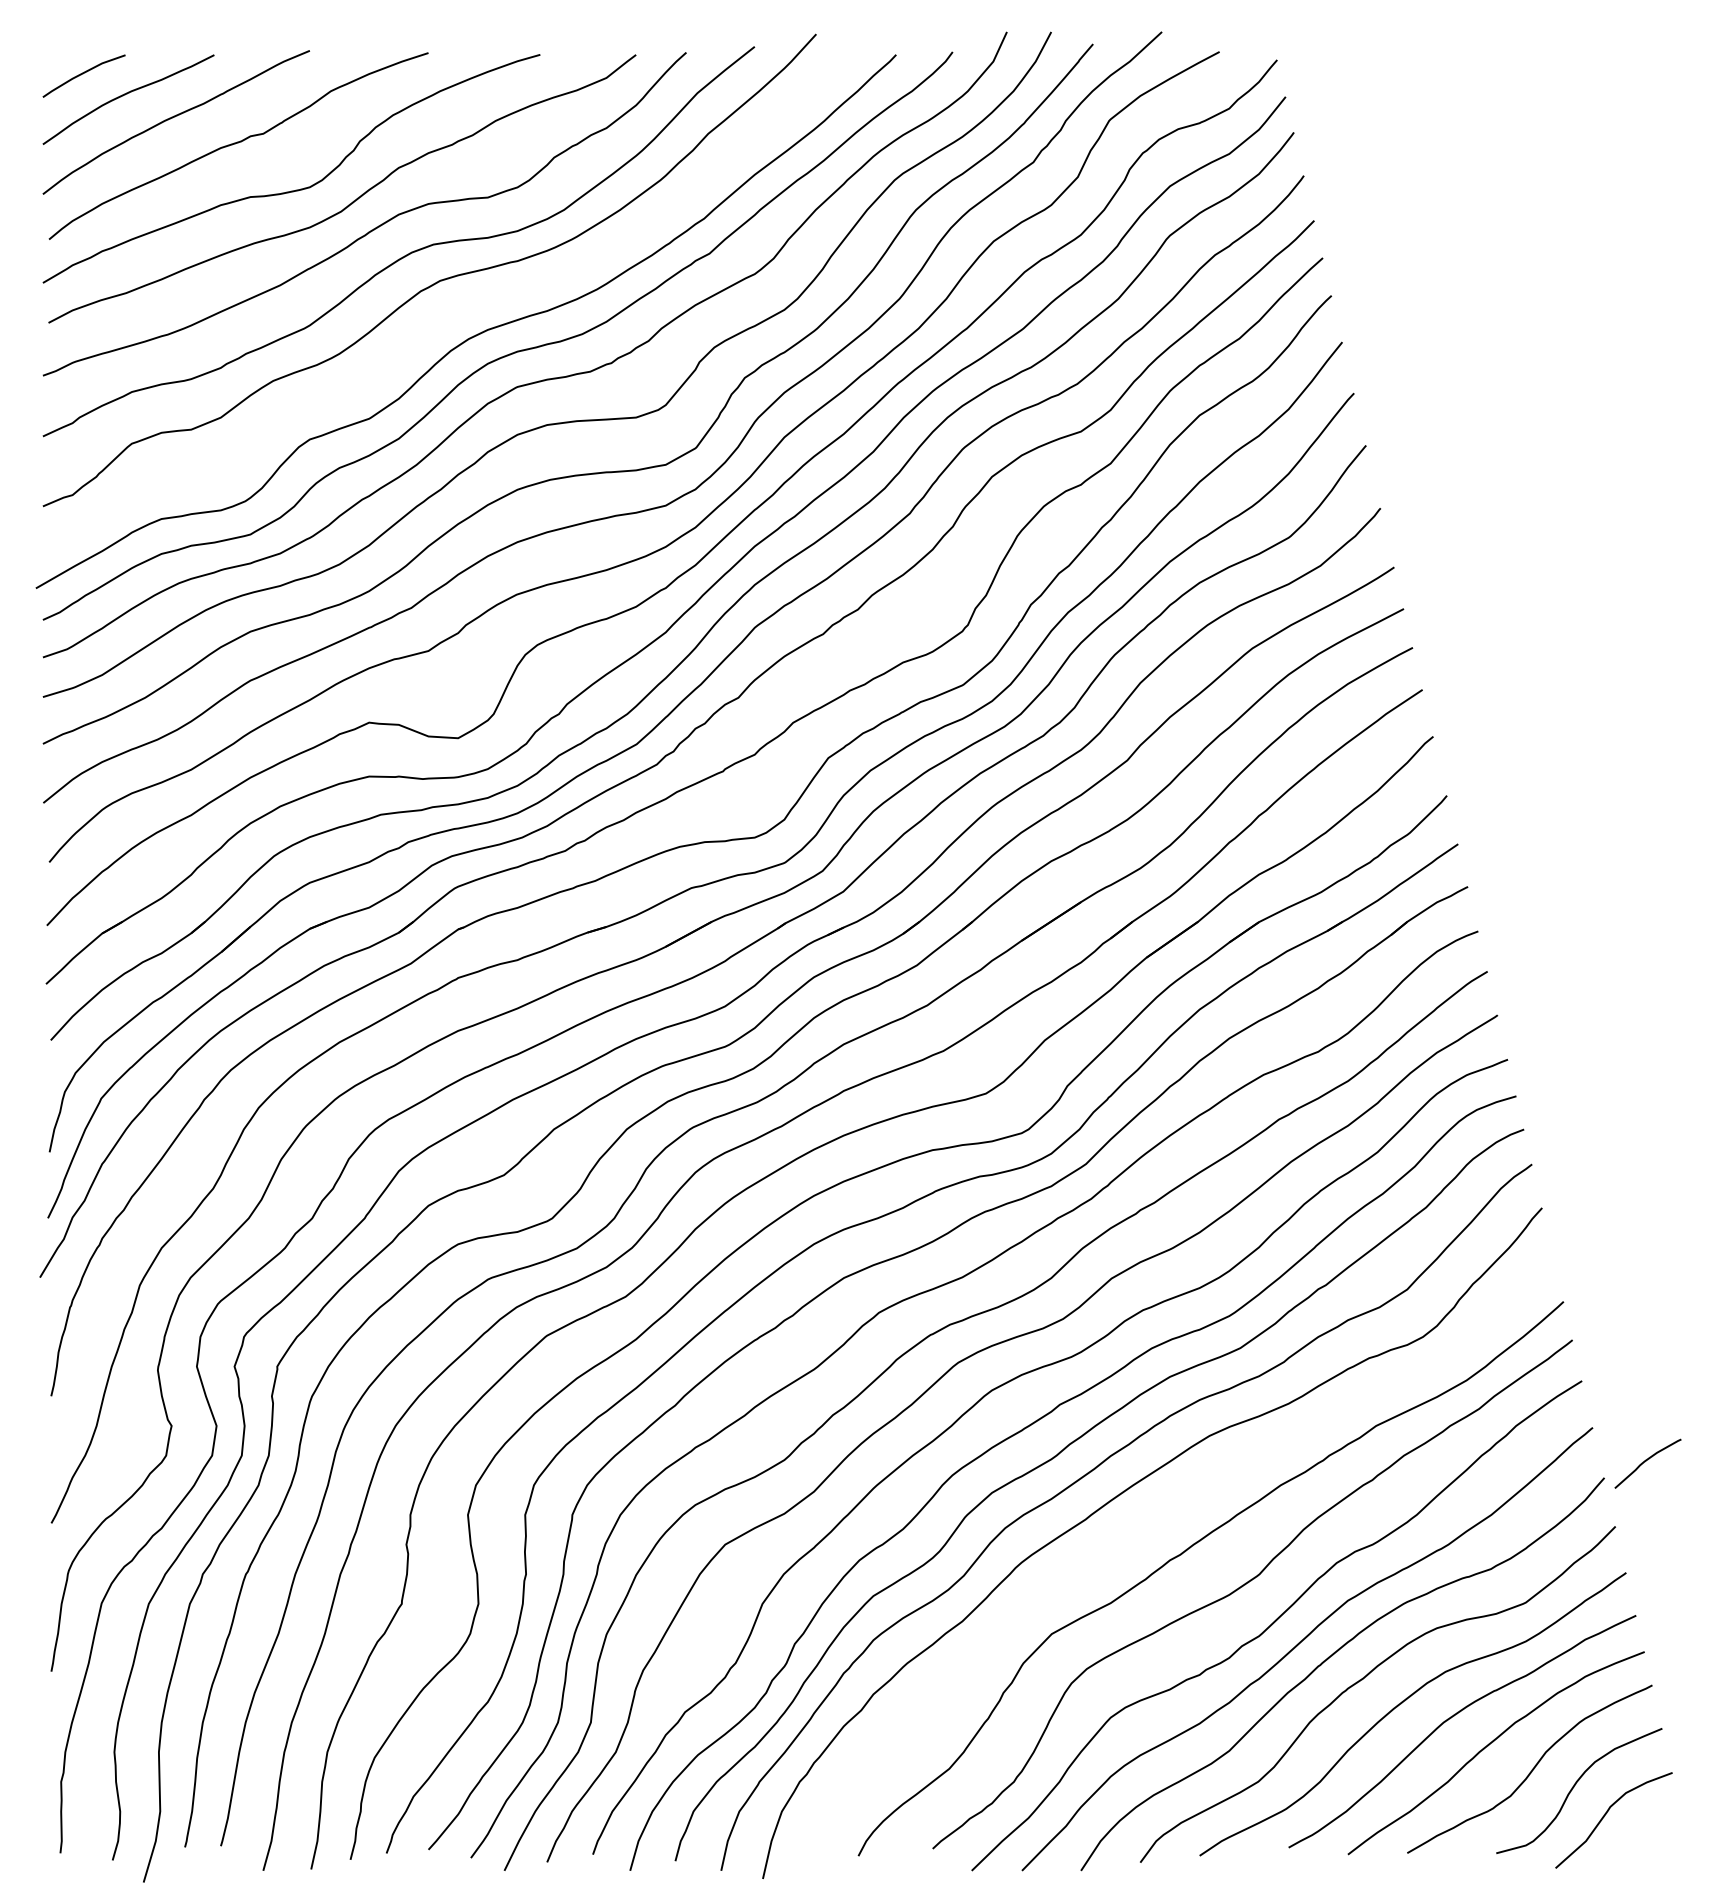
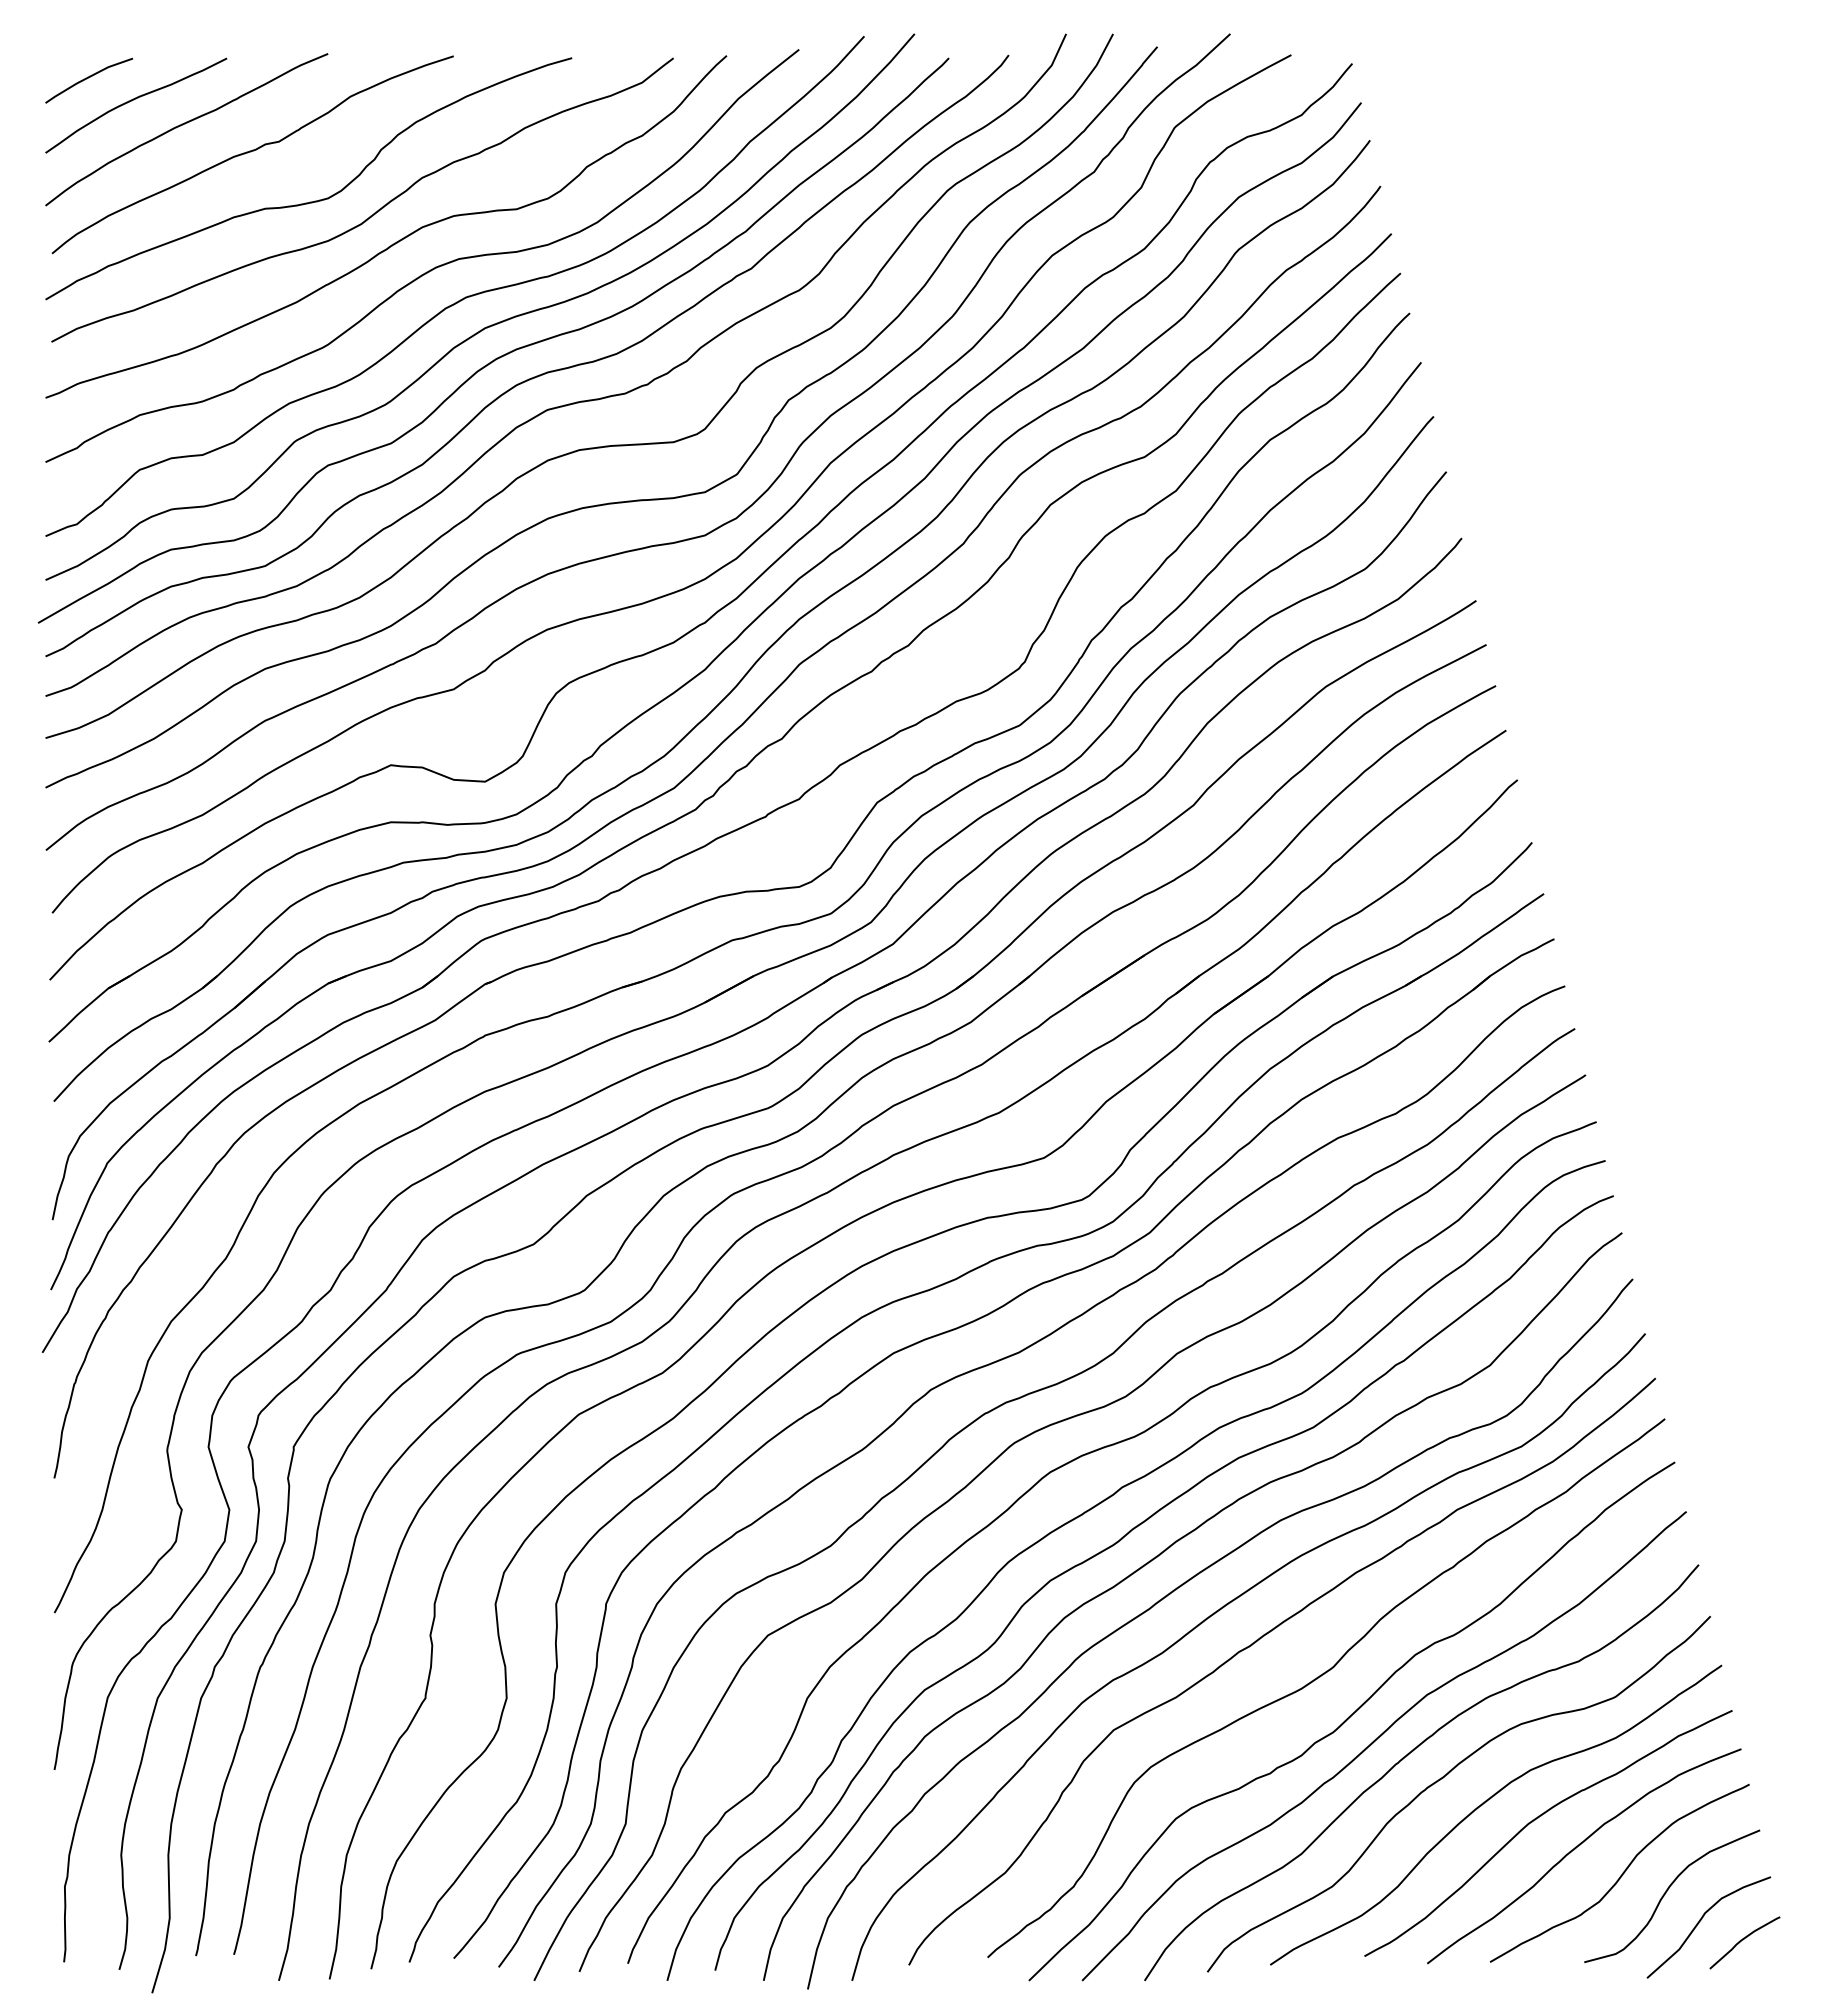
curve: (461, 307) -> (488, 325), added
curve: (1646, 1461) -> (1743, 1940), moved
curve: (1148, 1523) -> (1216, 1613), added

